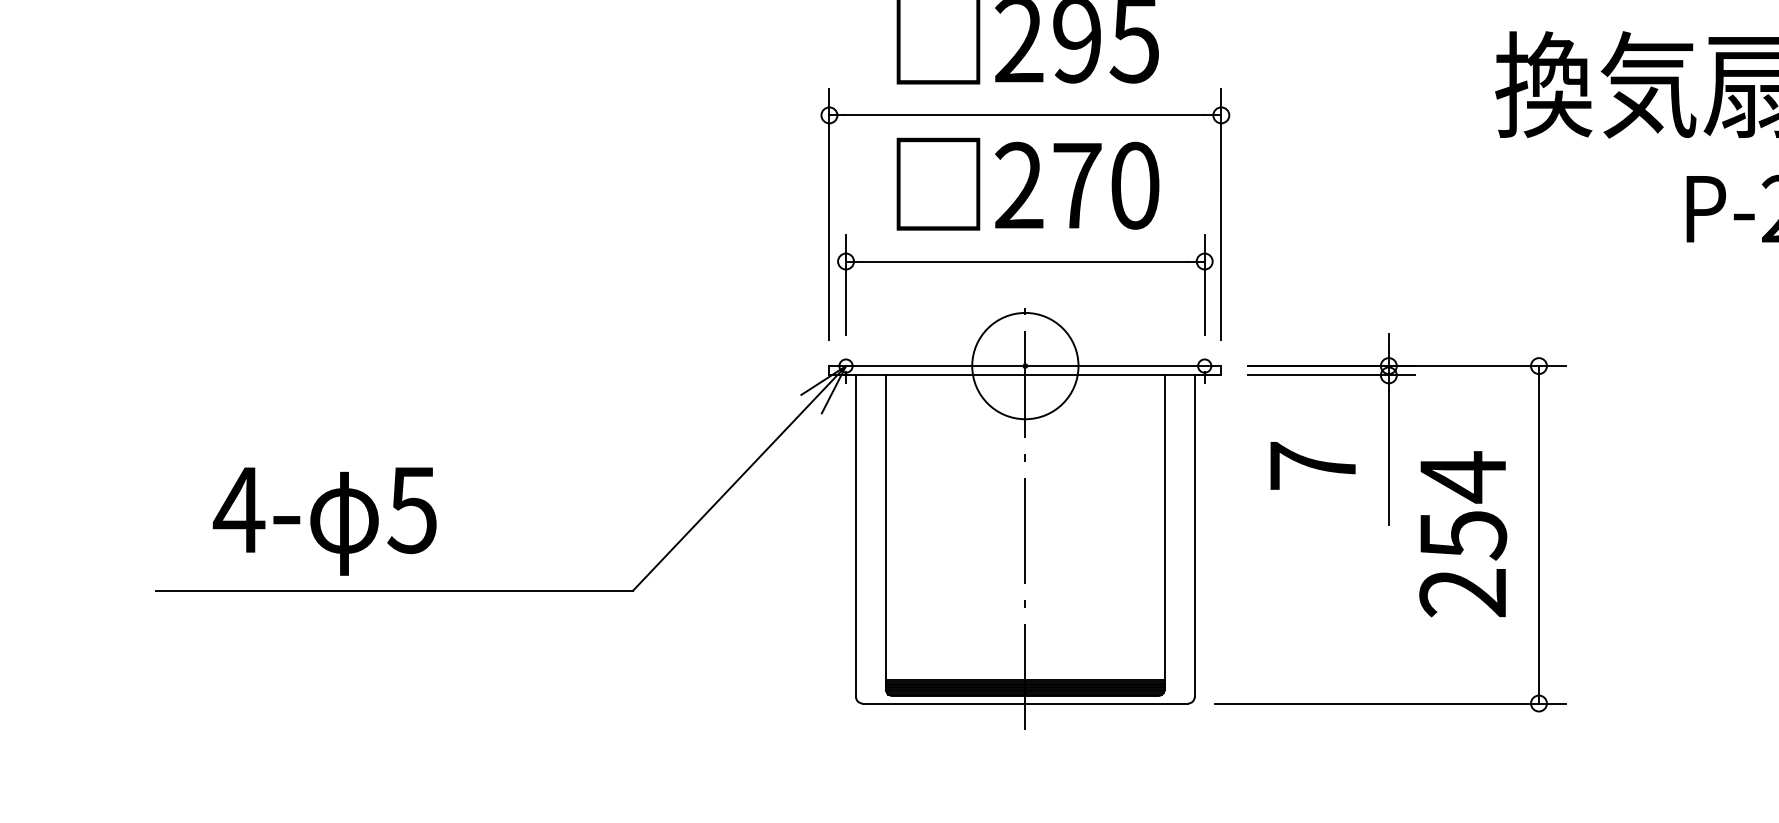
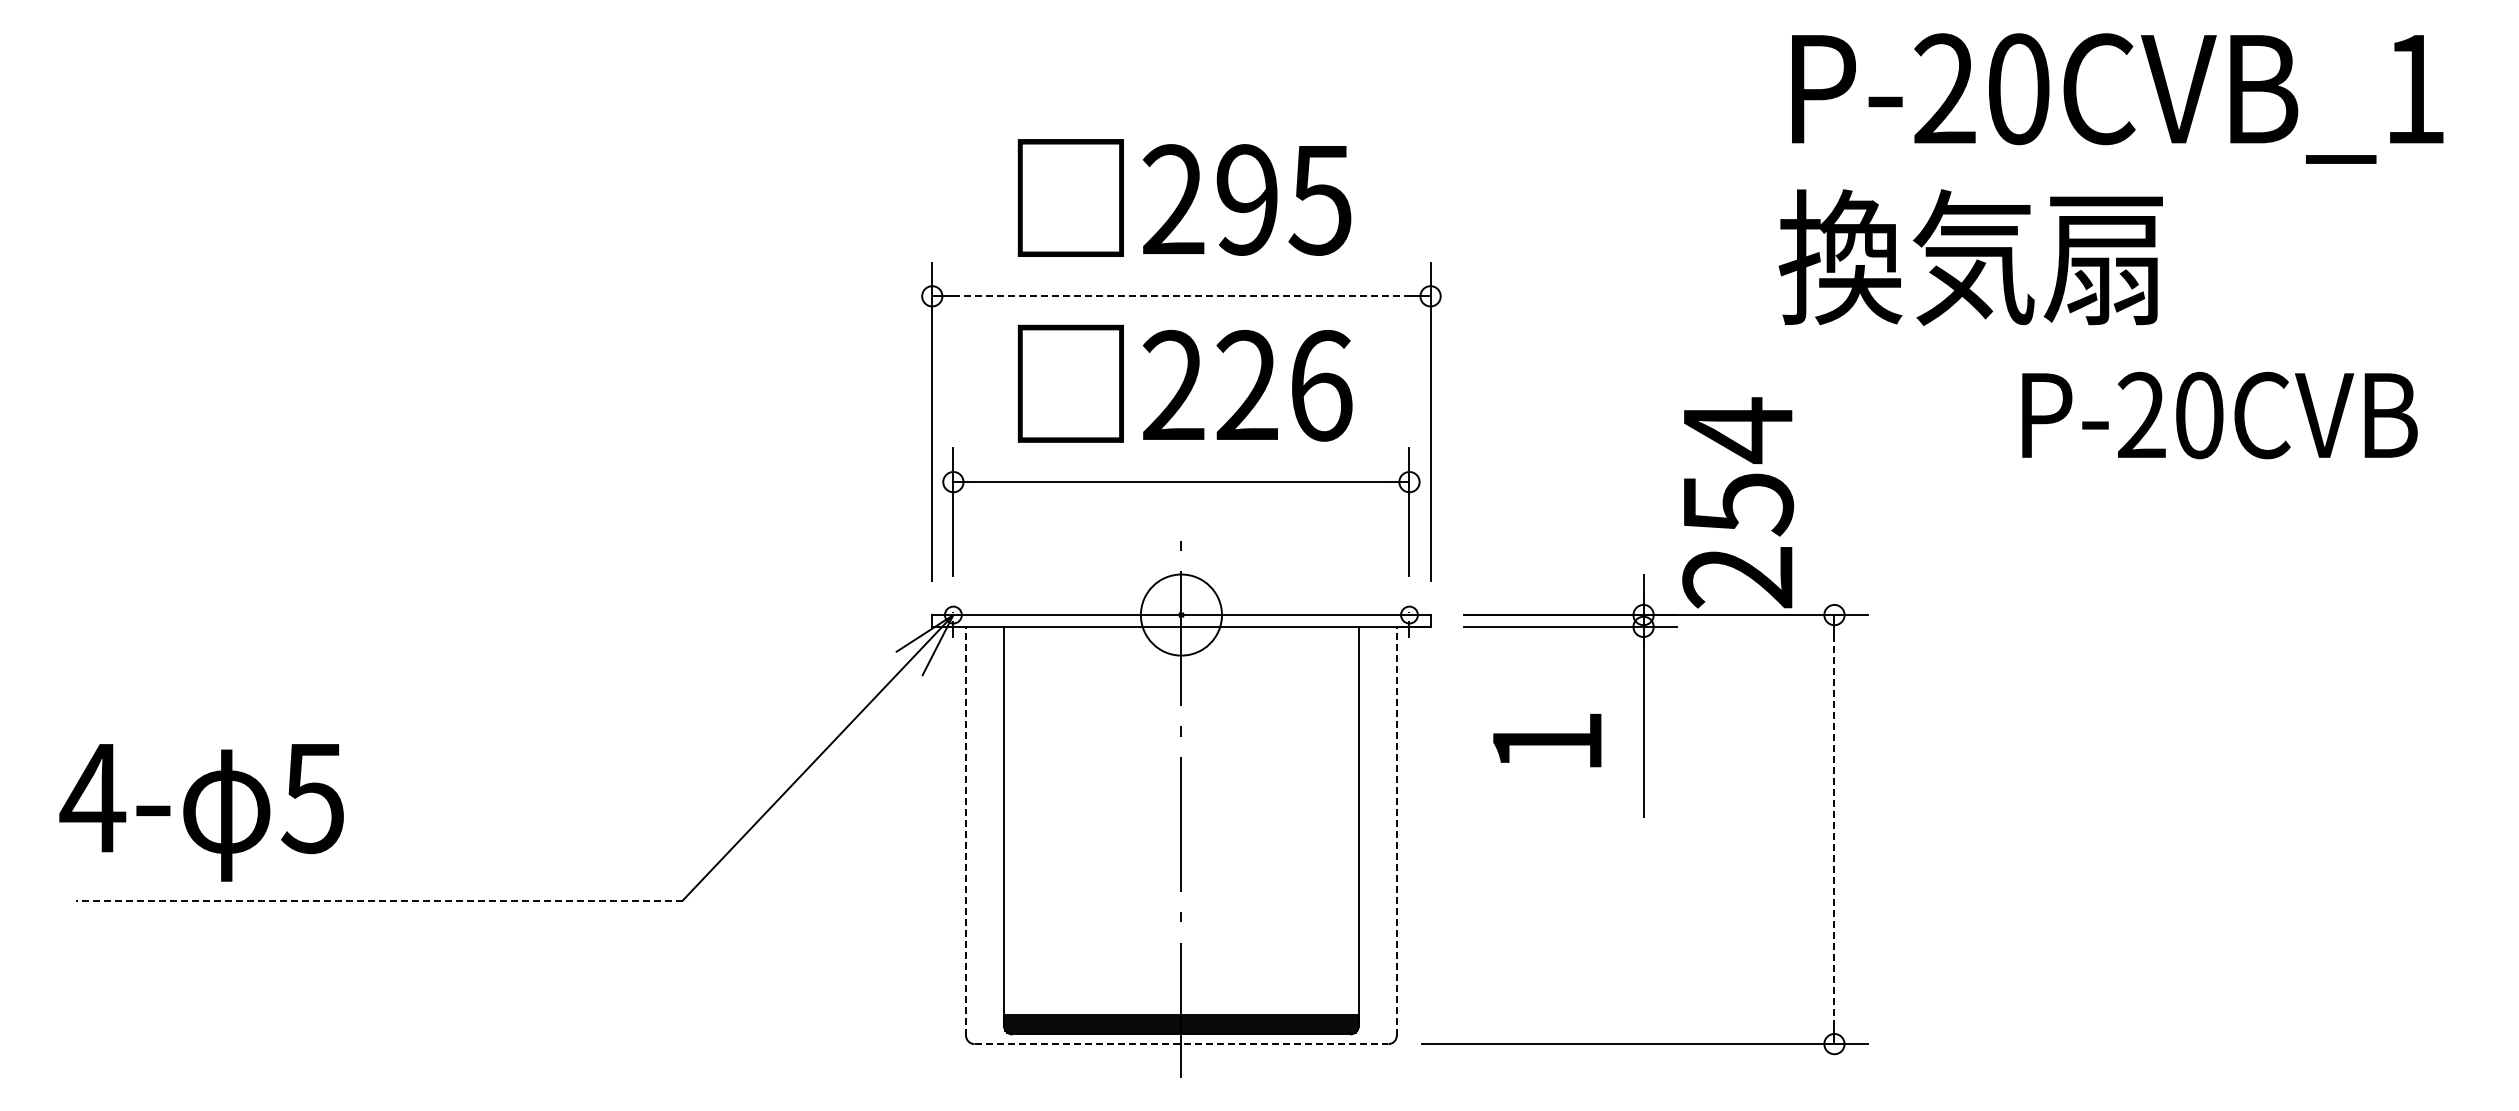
line: (1025, 115) -> (1181, 296), solid -> dashed
text: (1106, 185) -> (1284, 385), 270 -> 226
circle: (1025, 365) -> (1181, 614), size x0.6
text: (1313, 465) -> (1547, 741), 7 -> 1
text: (324, 521) -> (201, 812), moved
text: (1463, 533) -> (1738, 502), moved
line: (856, 535) -> (966, 830), solid -> dashed
line: (1194, 535) -> (1396, 830), solid -> dashed
line: (1539, 535) -> (1834, 830), solid -> dashed
line: (394, 590) -> (379, 900), solid -> dashed
line: (1025, 703) -> (1181, 1044), solid -> dashed

